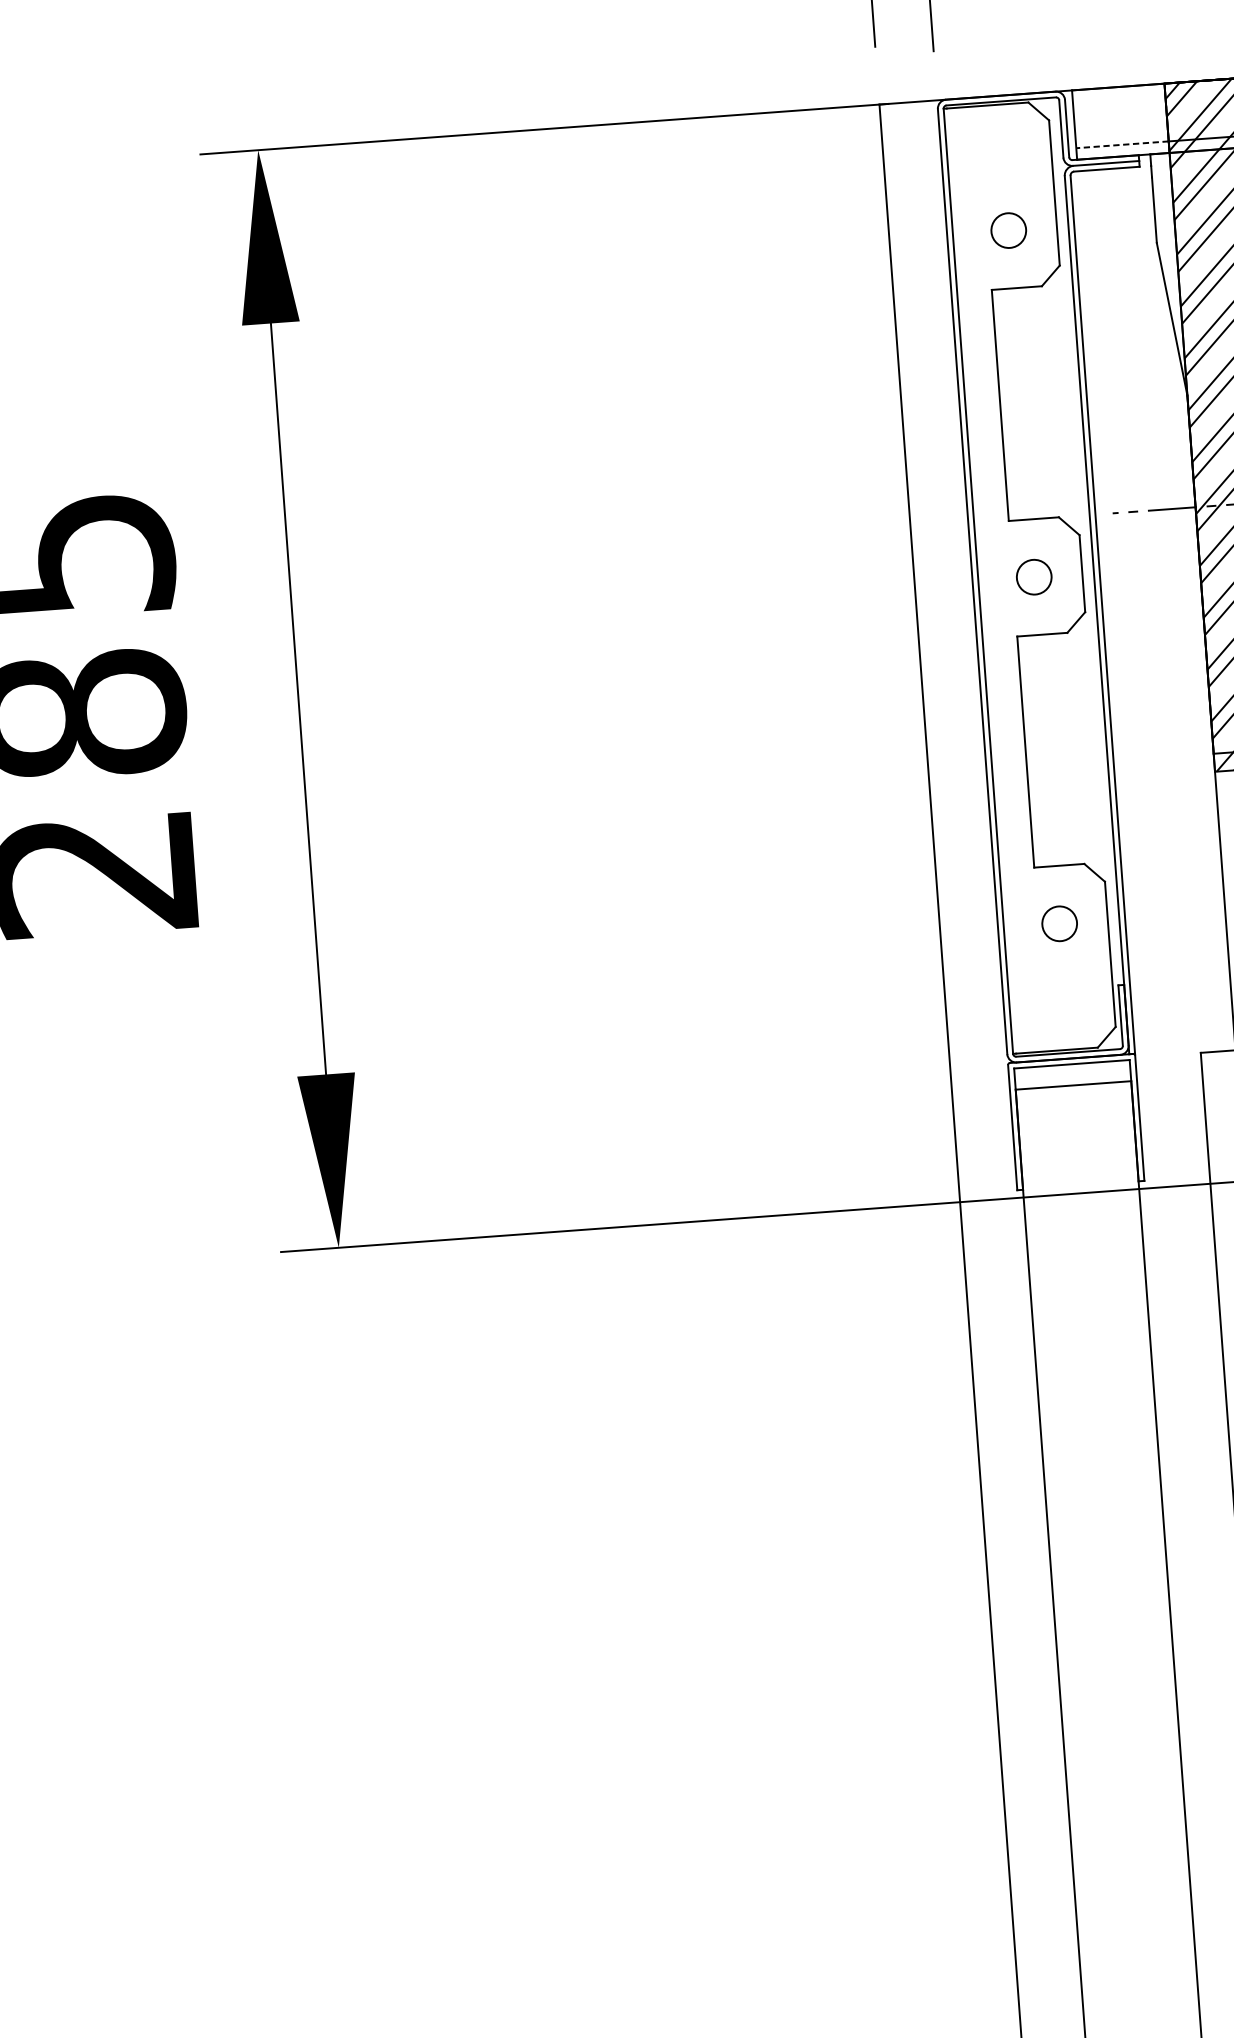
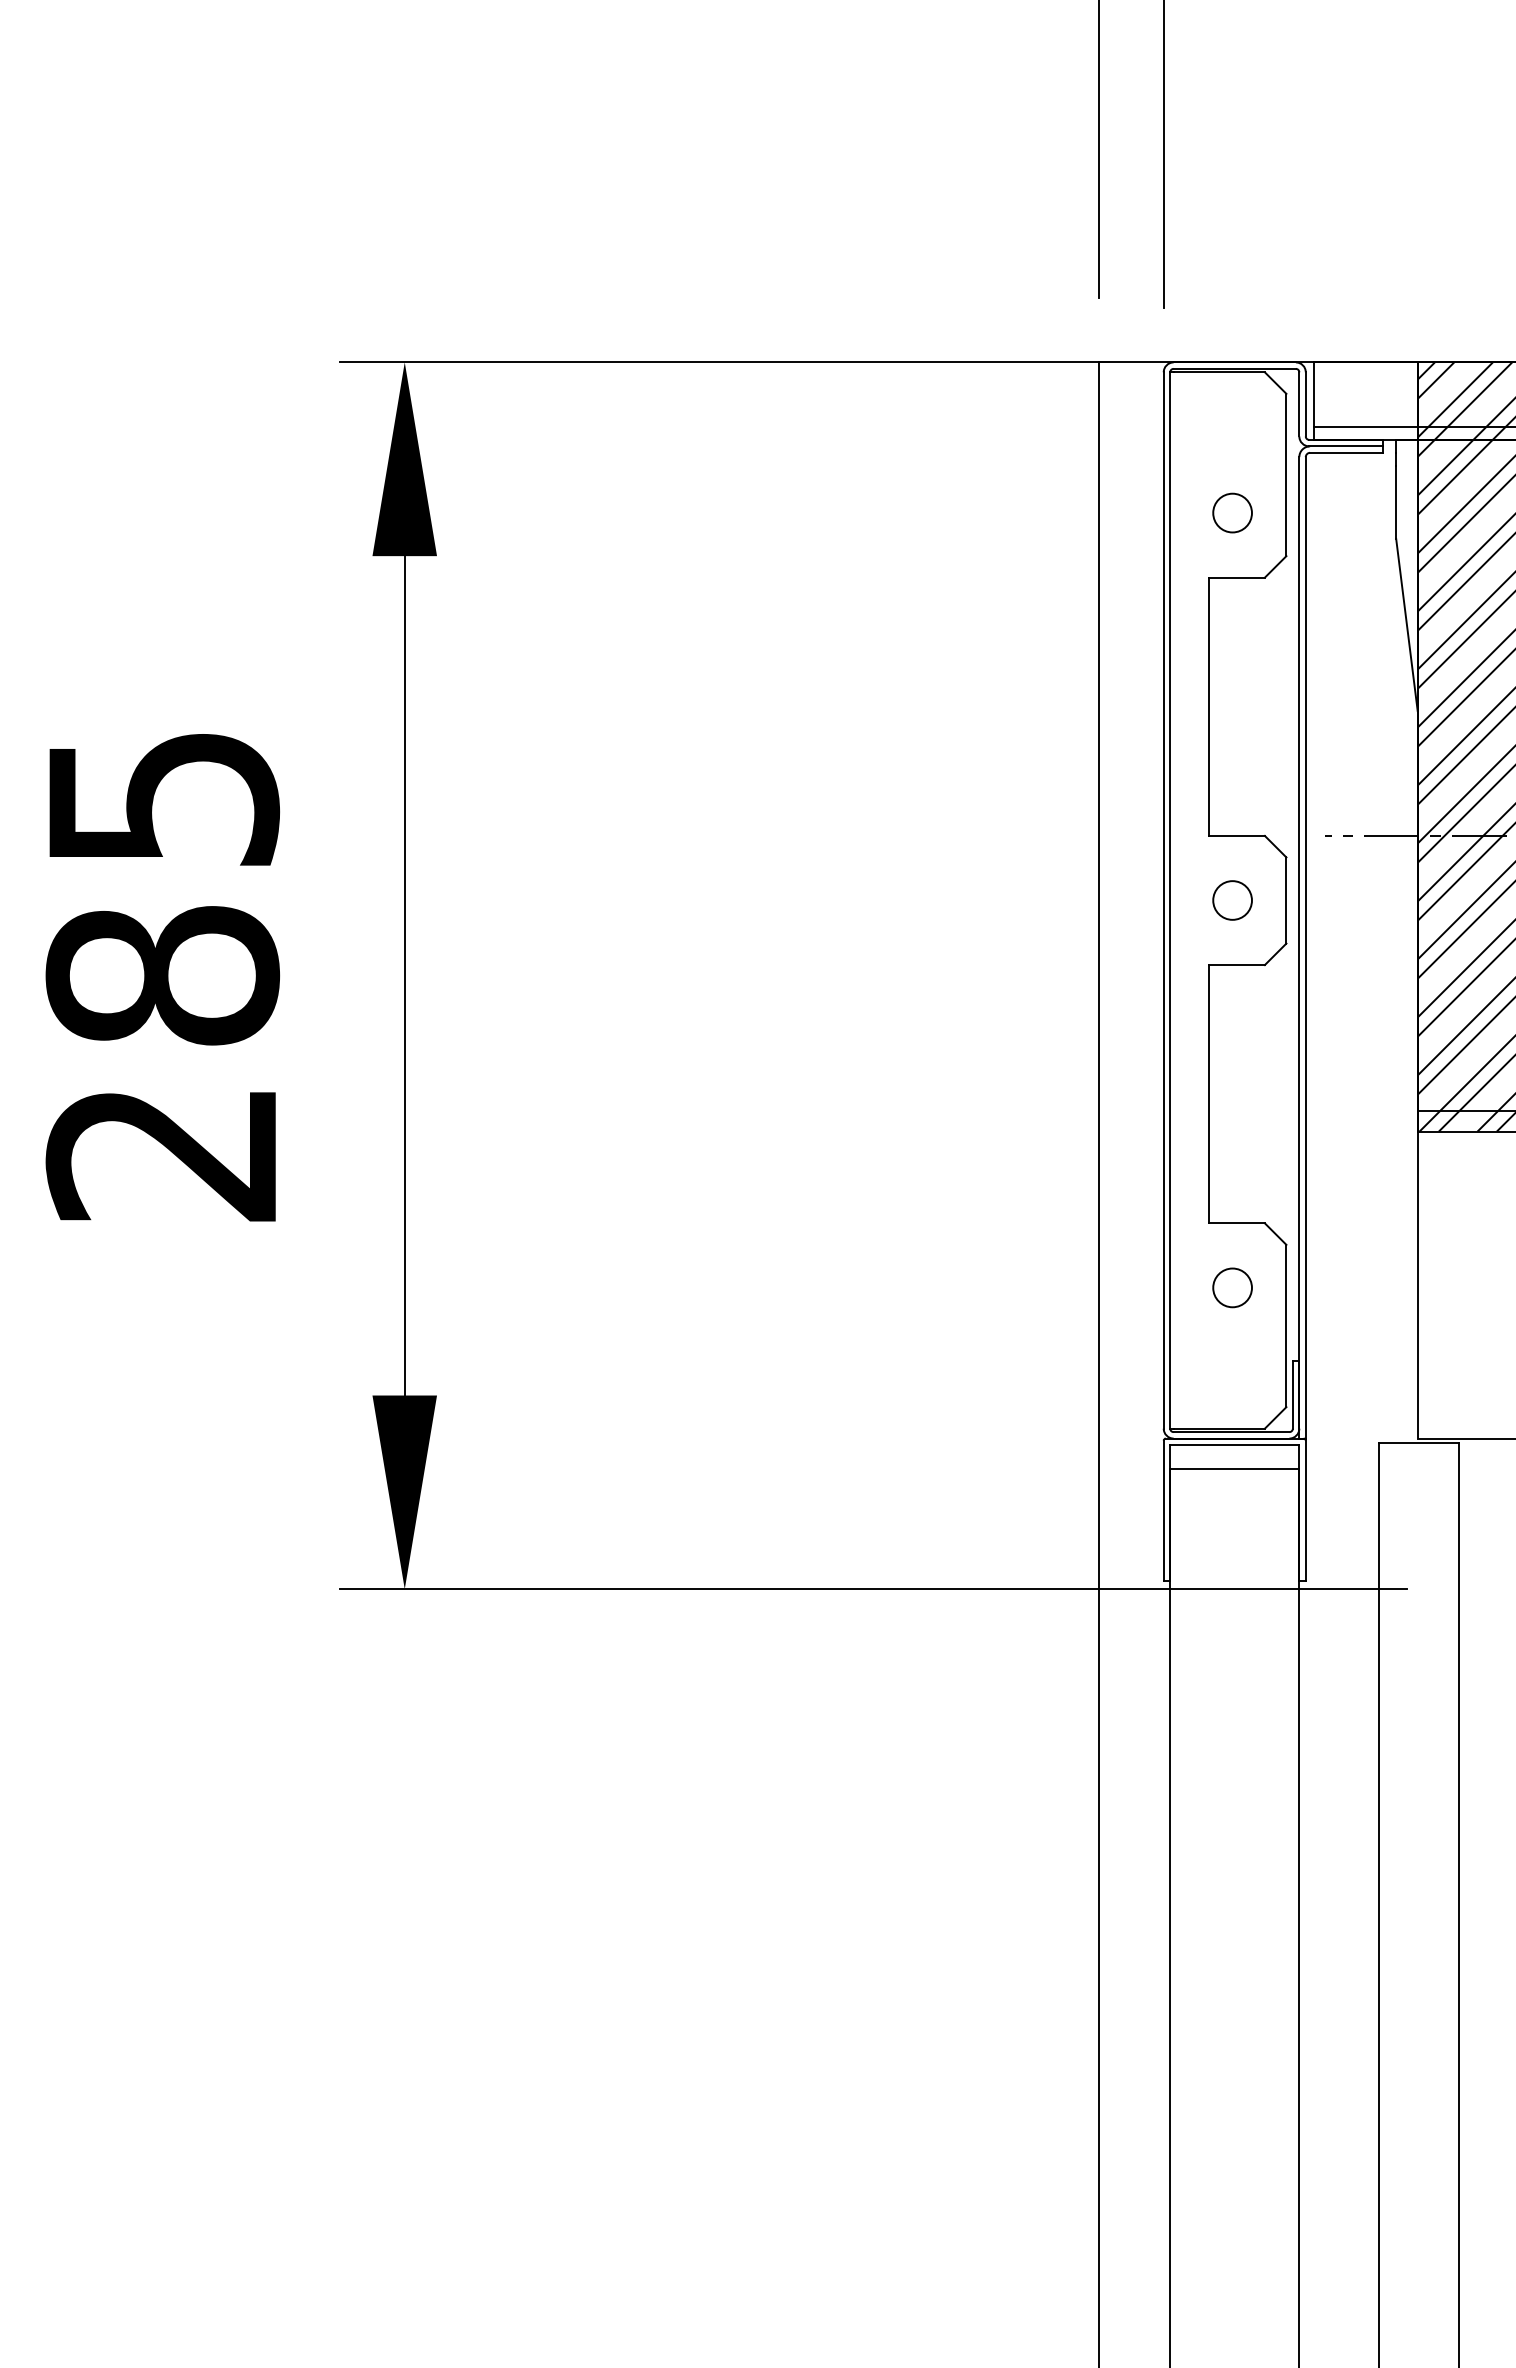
line: (1122, 145) -> (1366, 427), dashed -> solid

